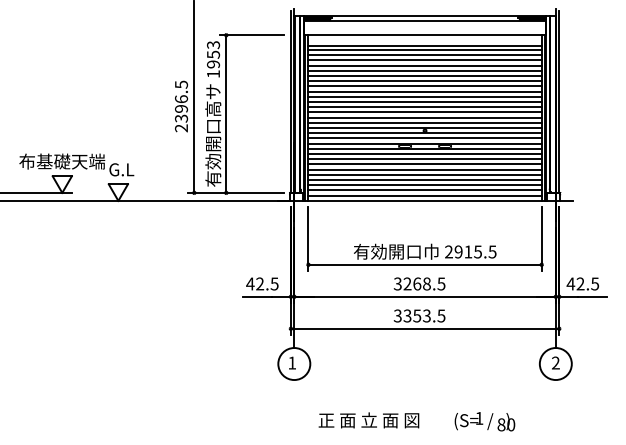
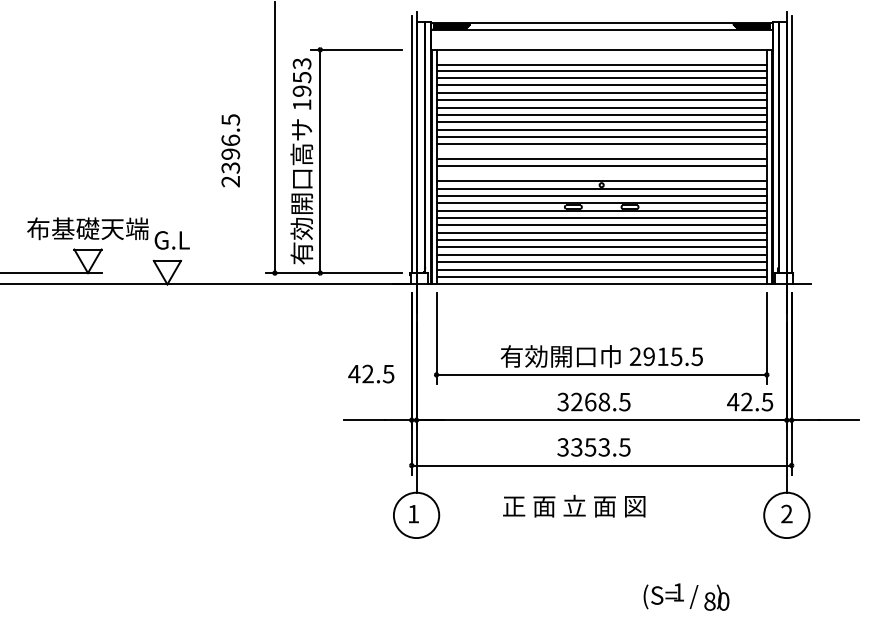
text: (181, 106) -> (230, 150), moved
line: (424, 107) -> (601, 151), removed
line: (424, 122) -> (601, 173), removed
text: (262, 283) -> (371, 373), moved
text: (583, 283) -> (750, 401), moved
text: (369, 419) -> (574, 505), moved

